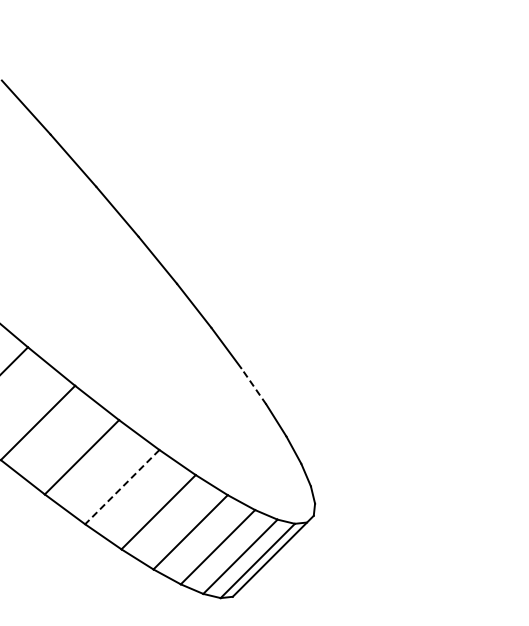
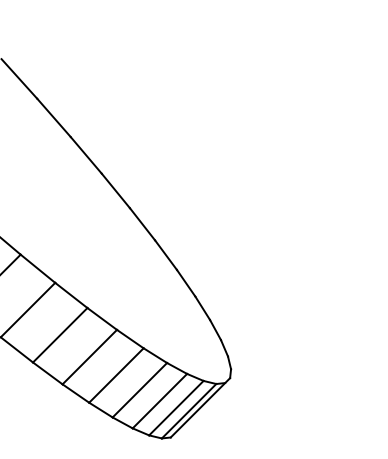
line: (253, 385) -> (185, 282), dashed -> solid
line: (122, 487) -> (89, 357), dashed -> solid

